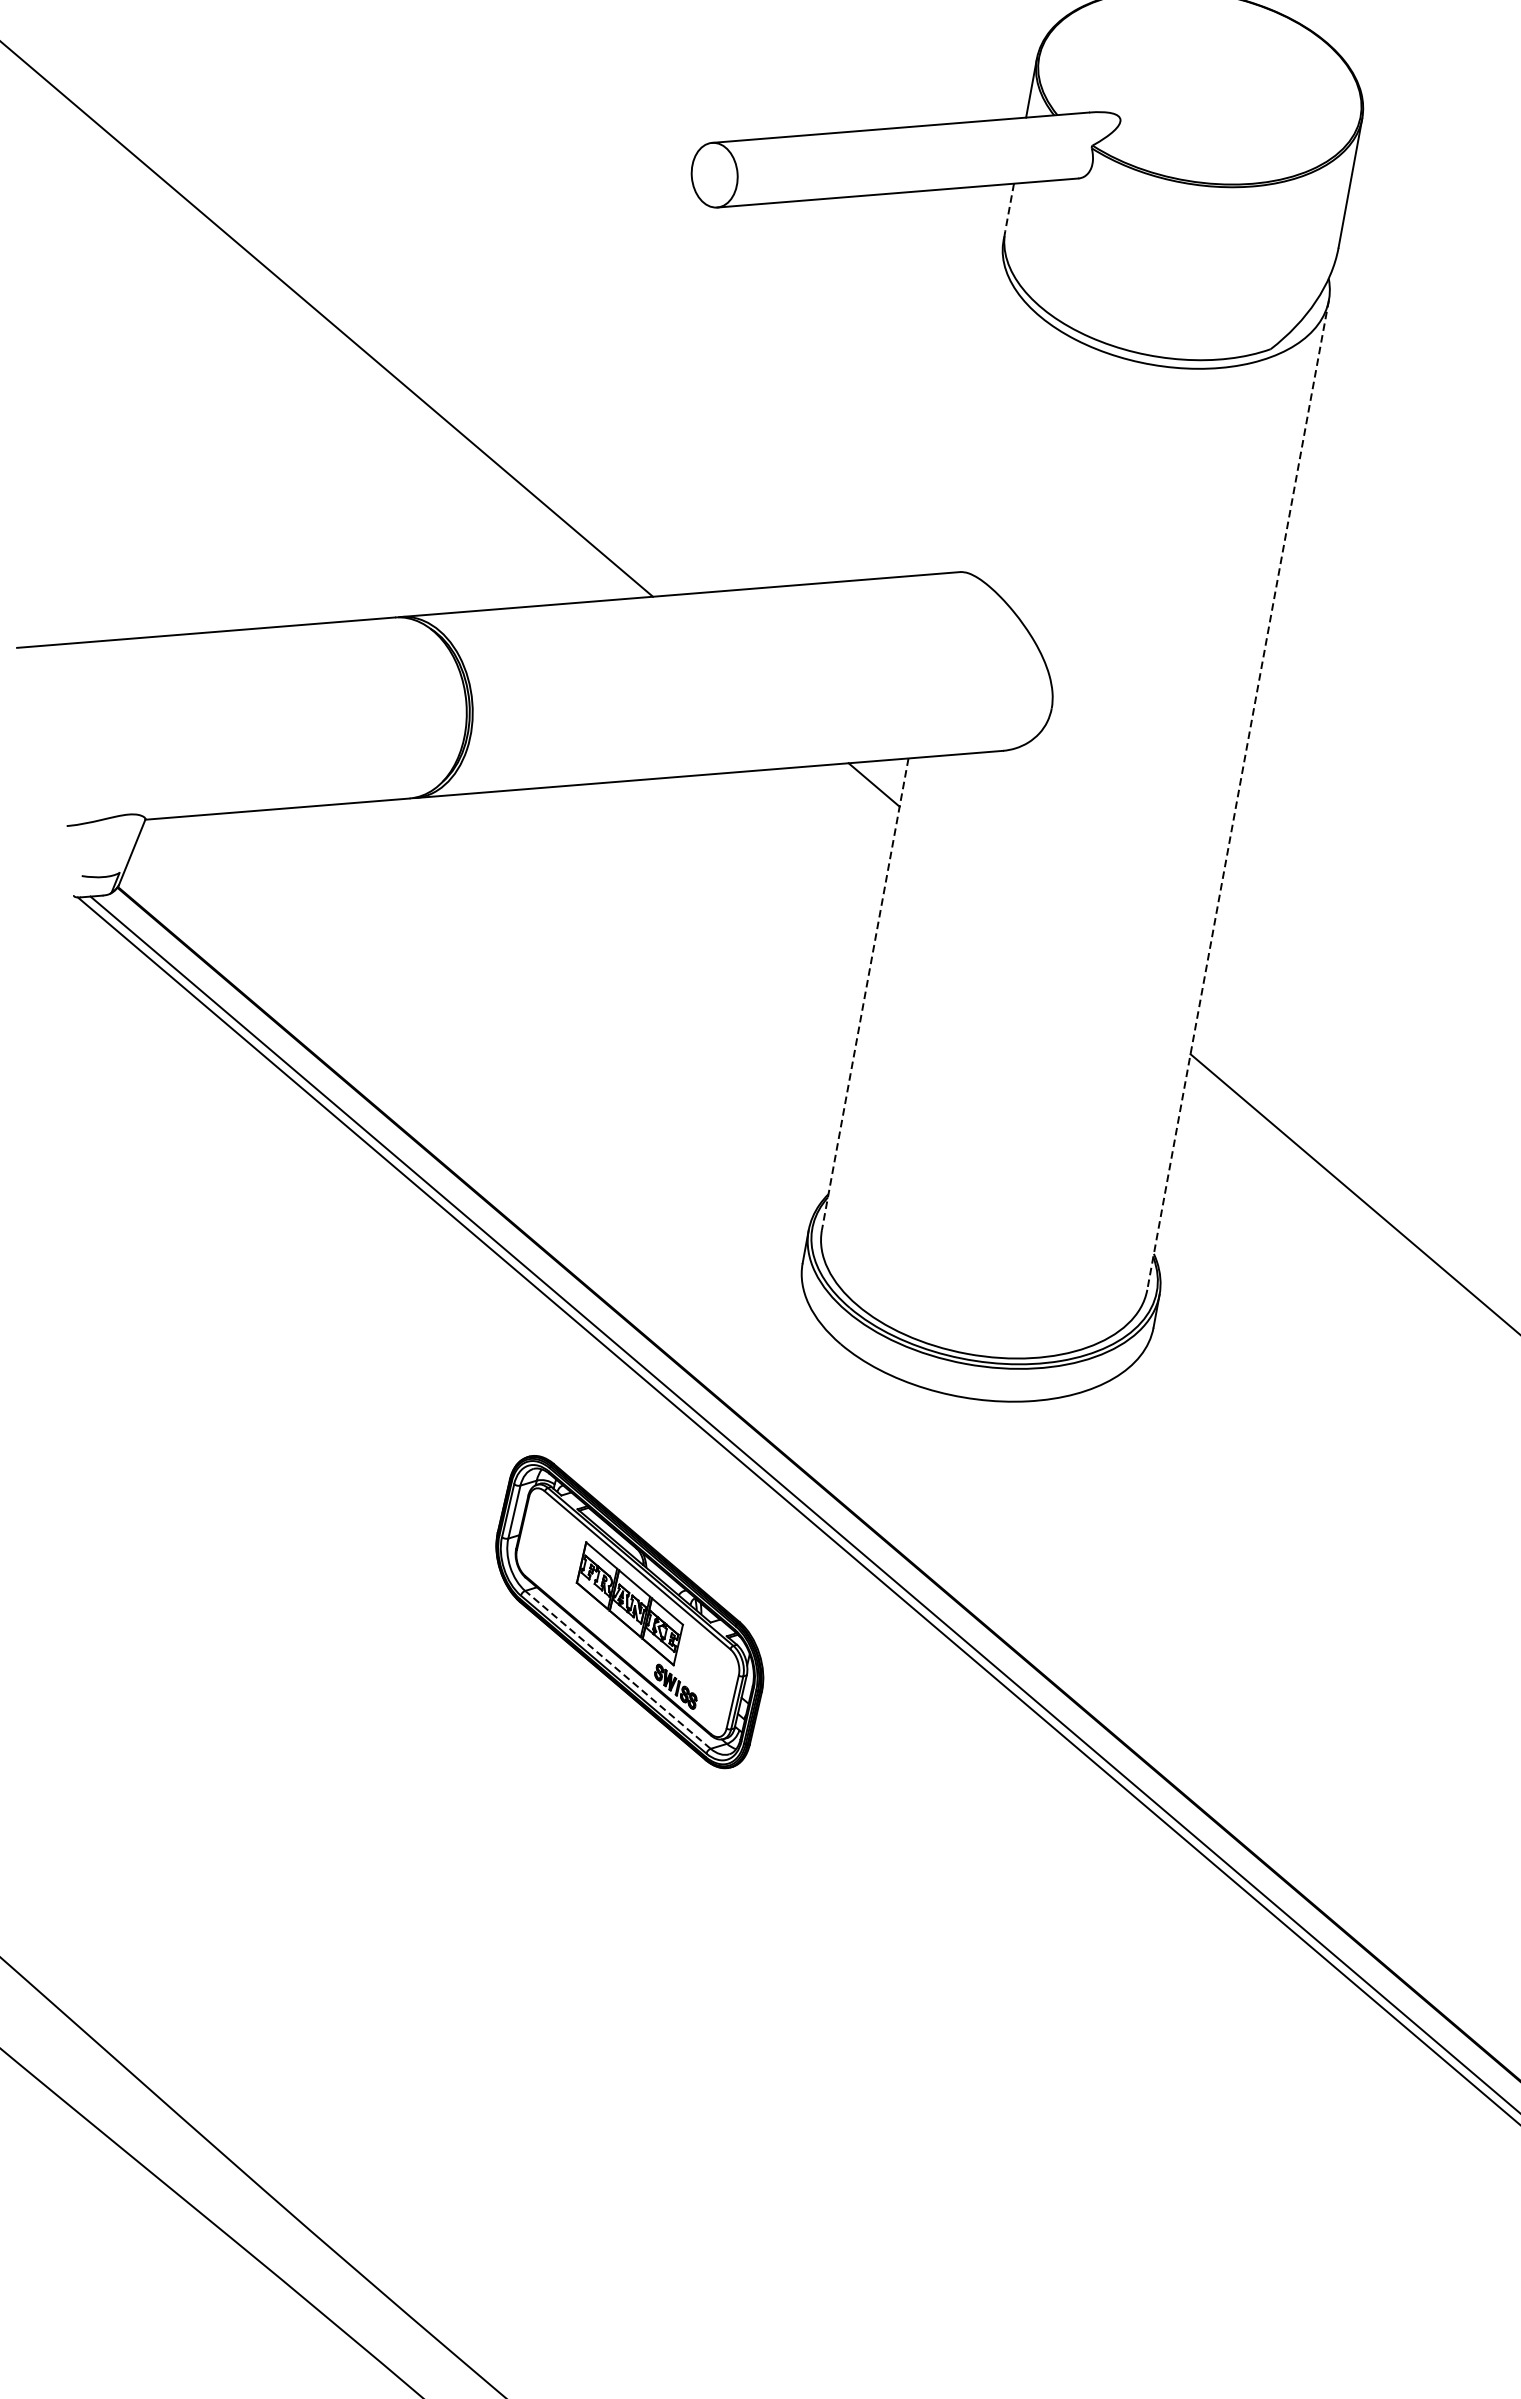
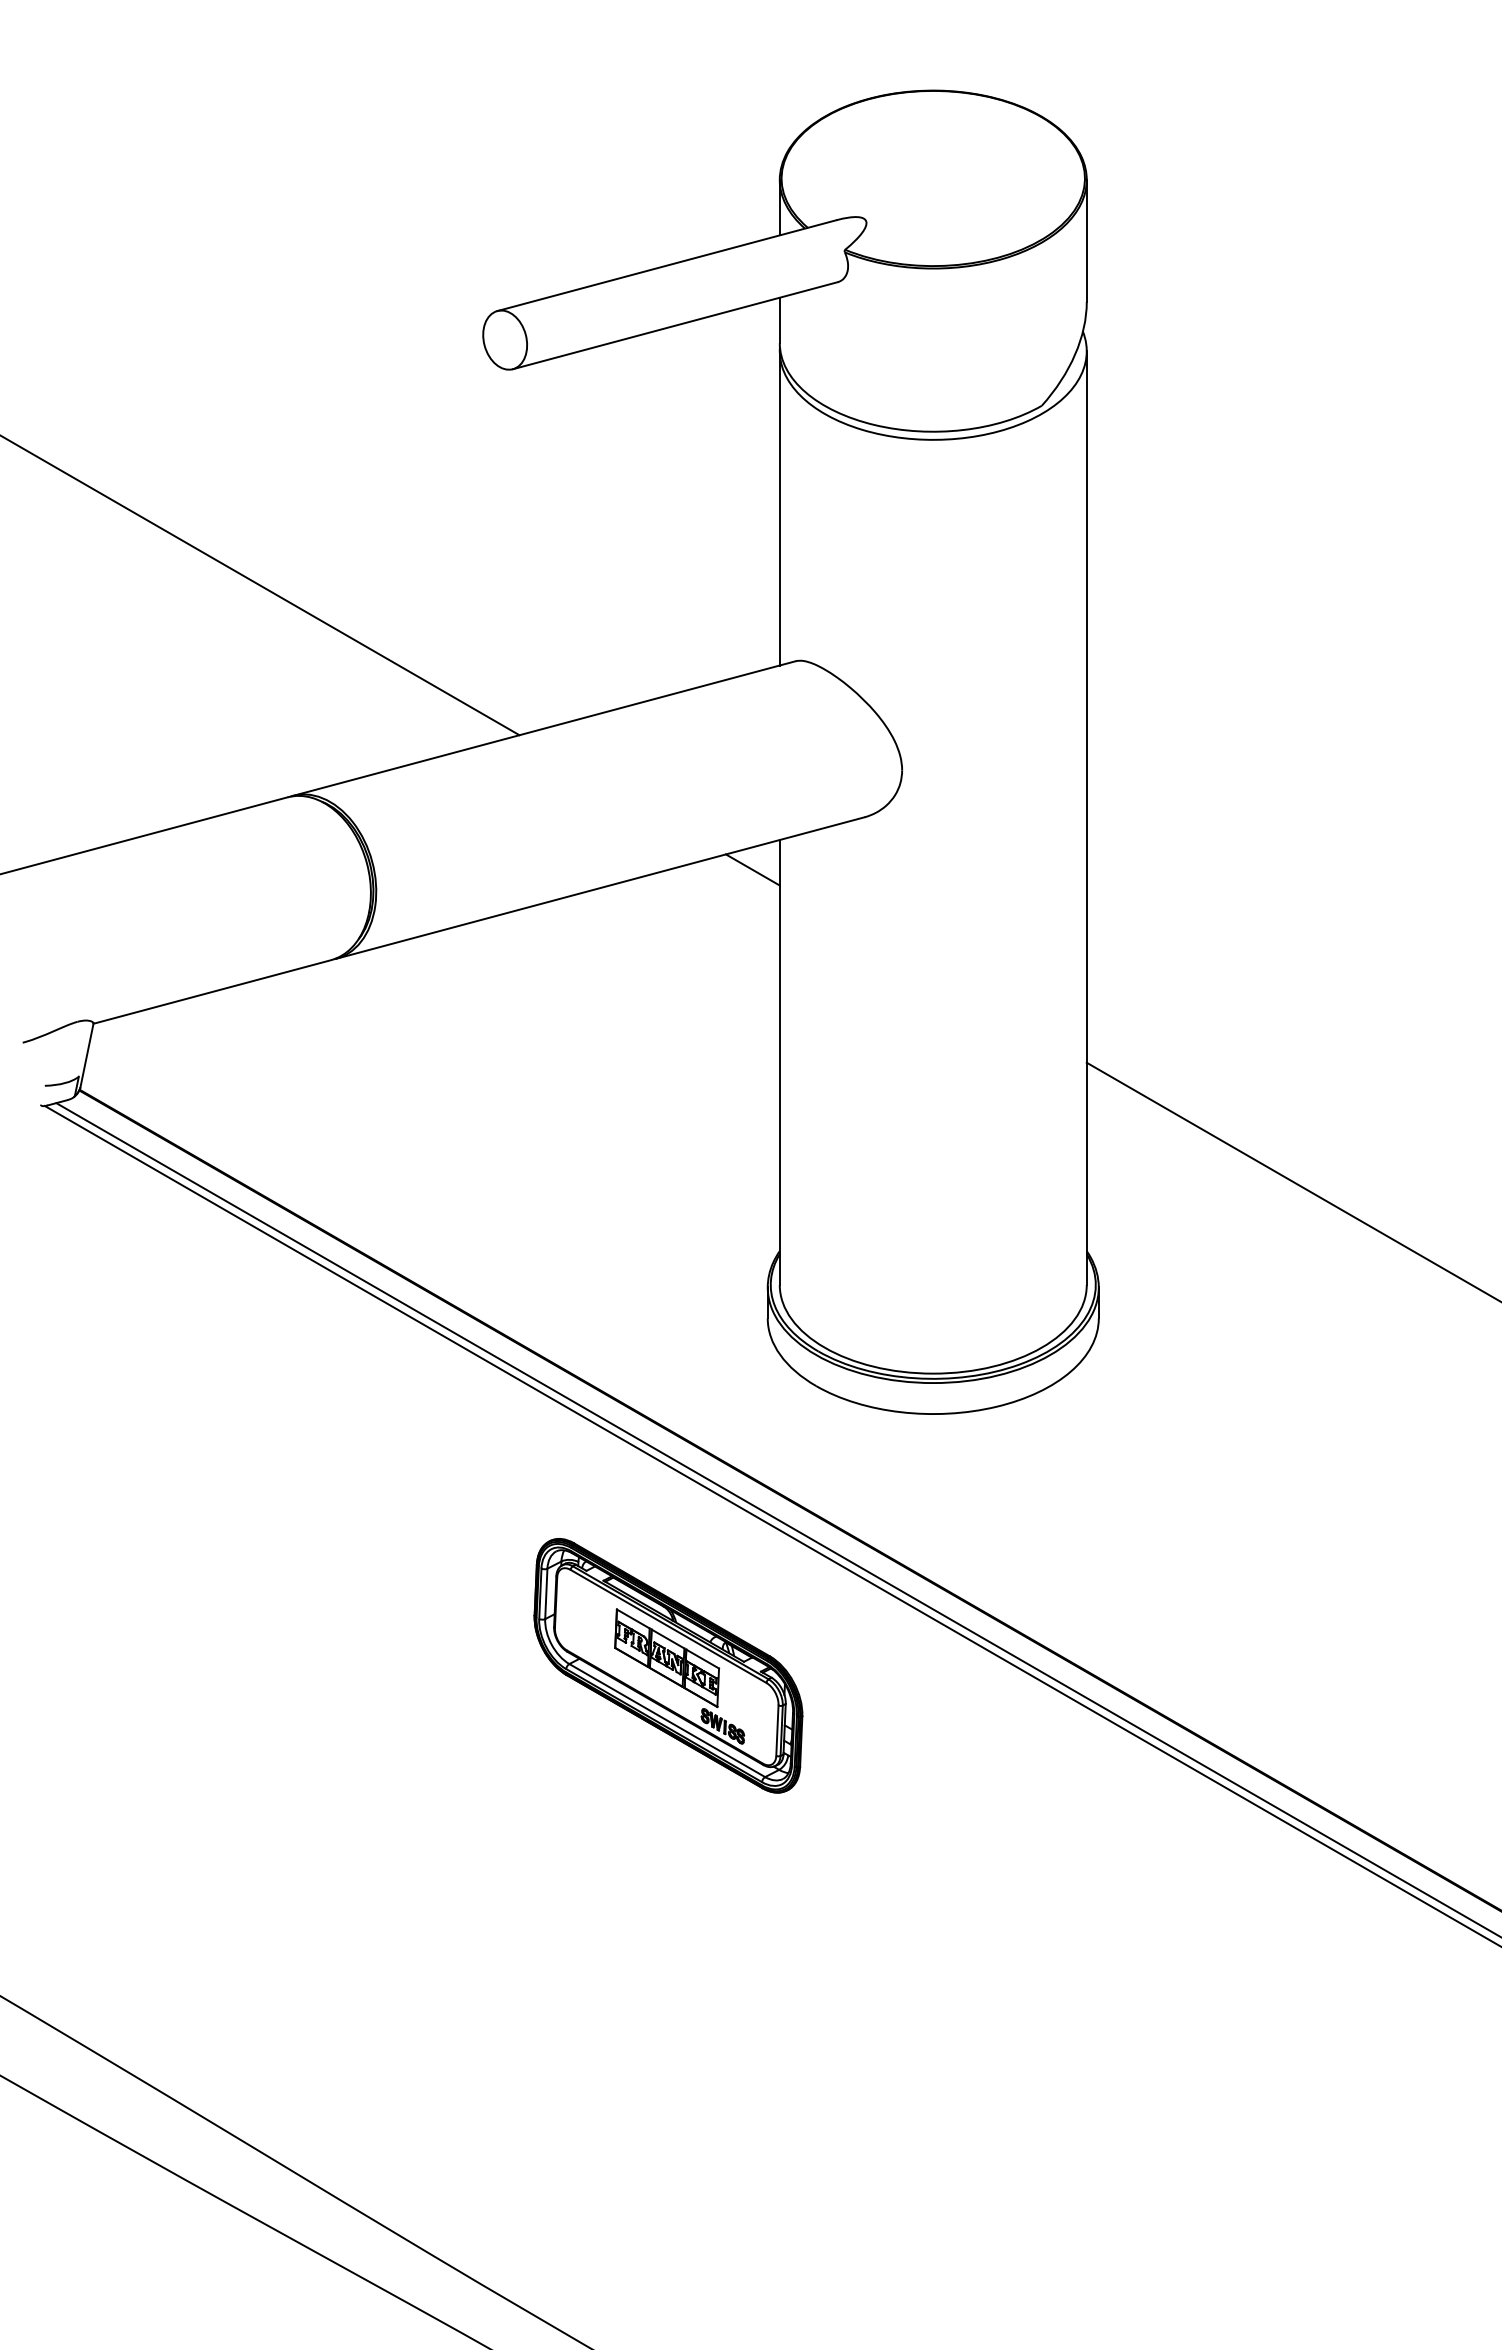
line: (1009, 207) -> (779, 320), dashed -> solid
line: (972, 407) -> (779, 508), added
line: (1237, 795) -> (1086, 818), dashed -> solid
line: (864, 994) -> (779, 1062), dashed -> solid
line: (617, 1669) -> (666, 1720), dashed -> solid

